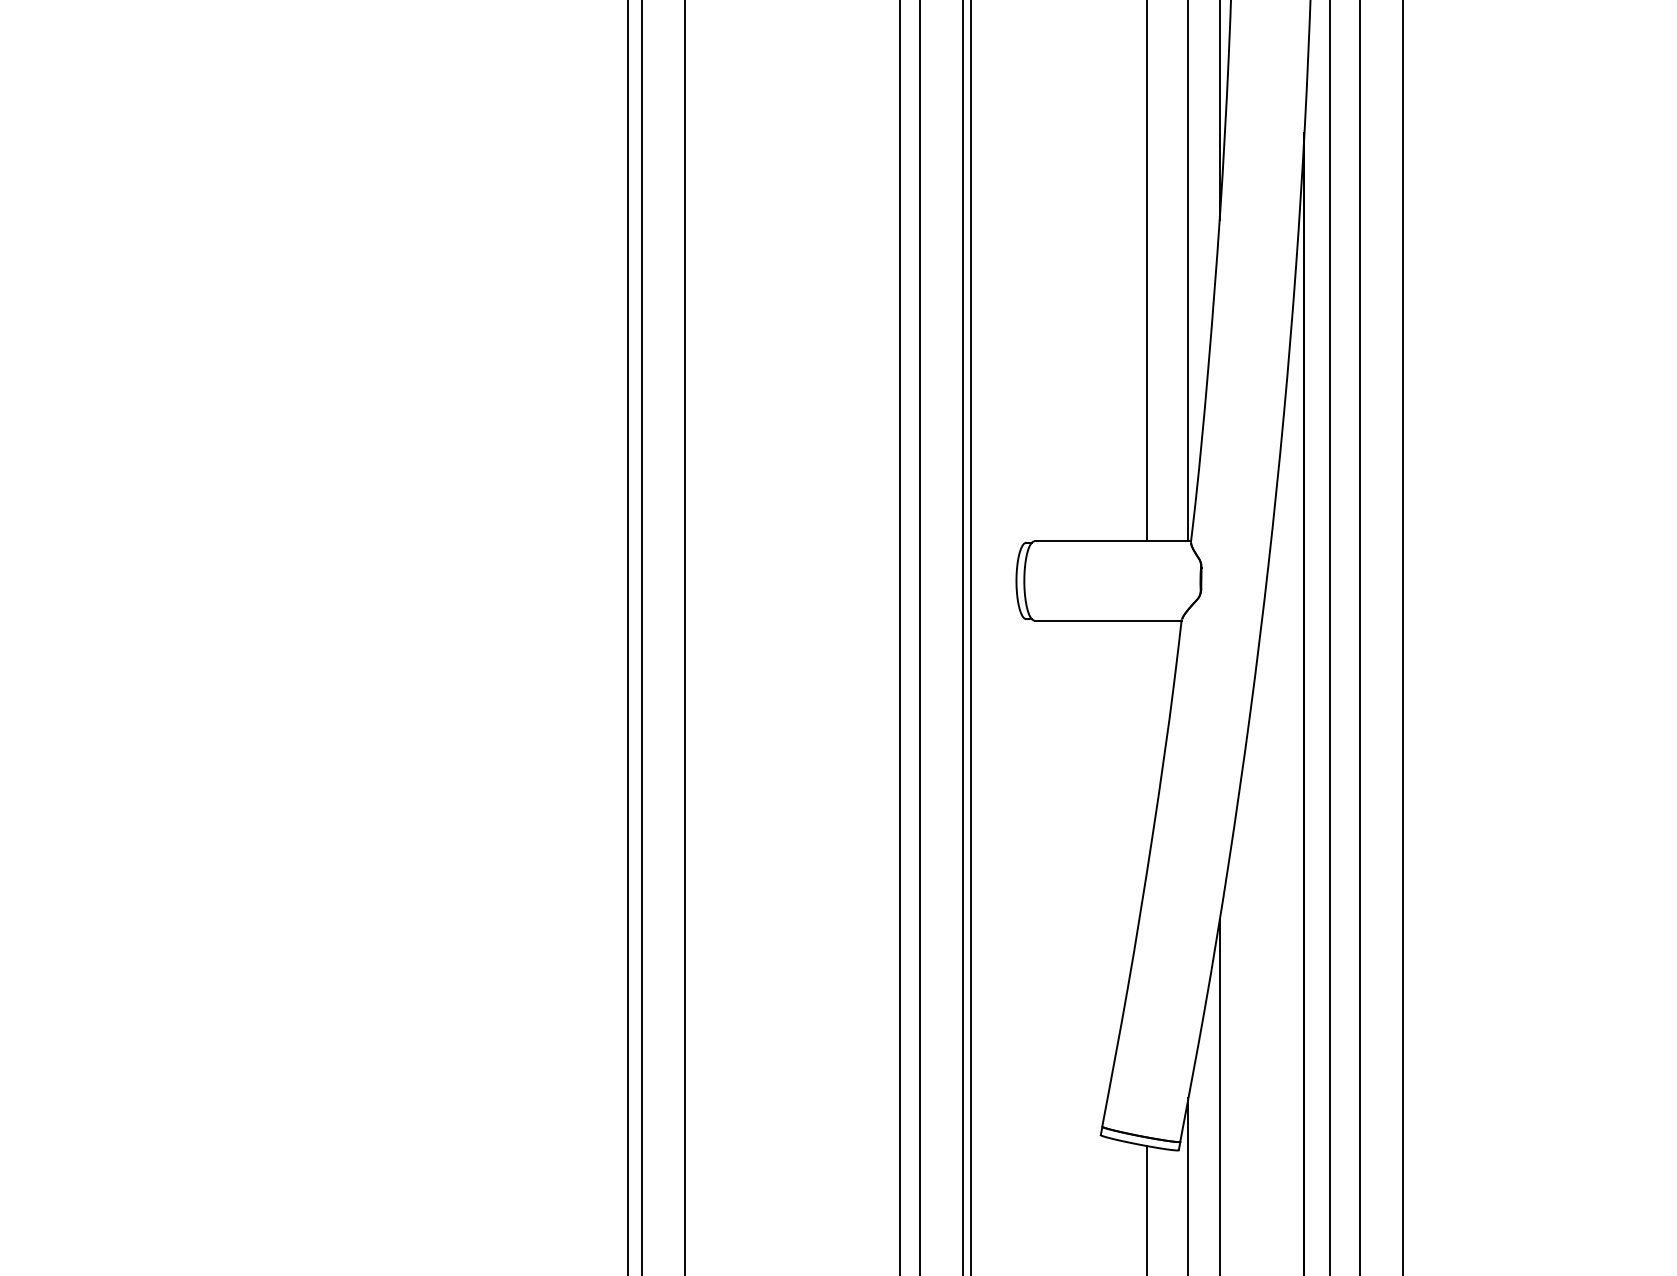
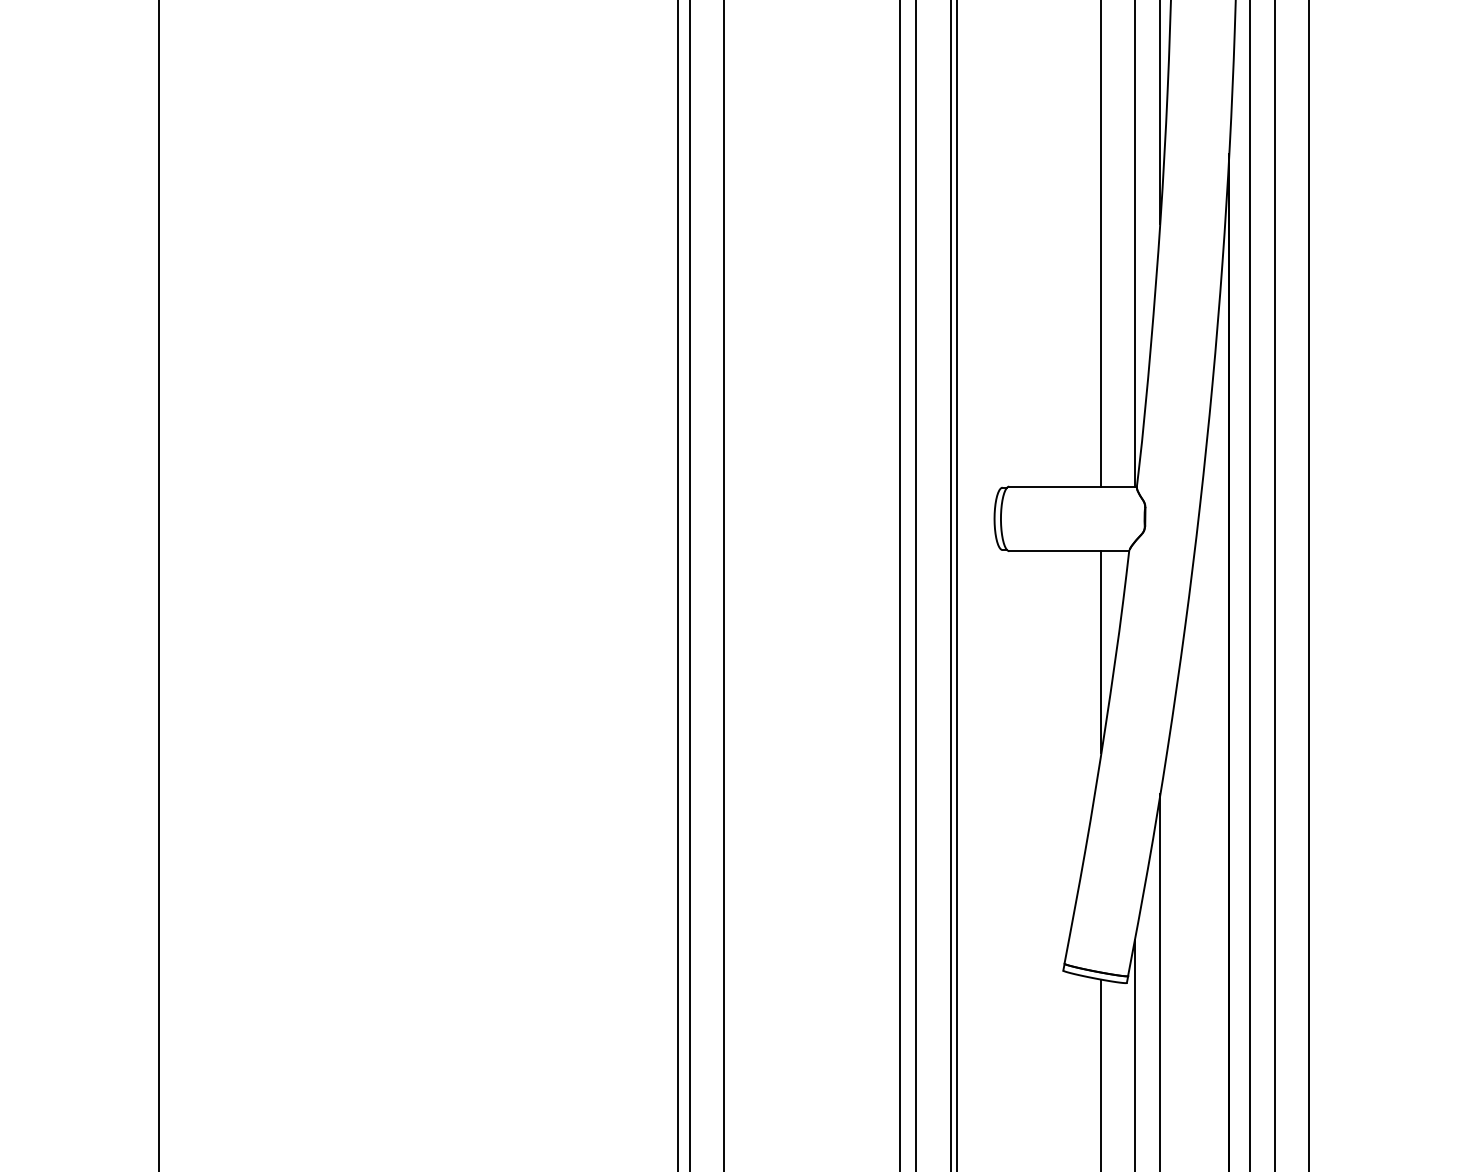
line: (1147, 743) -> (1101, 651), added

